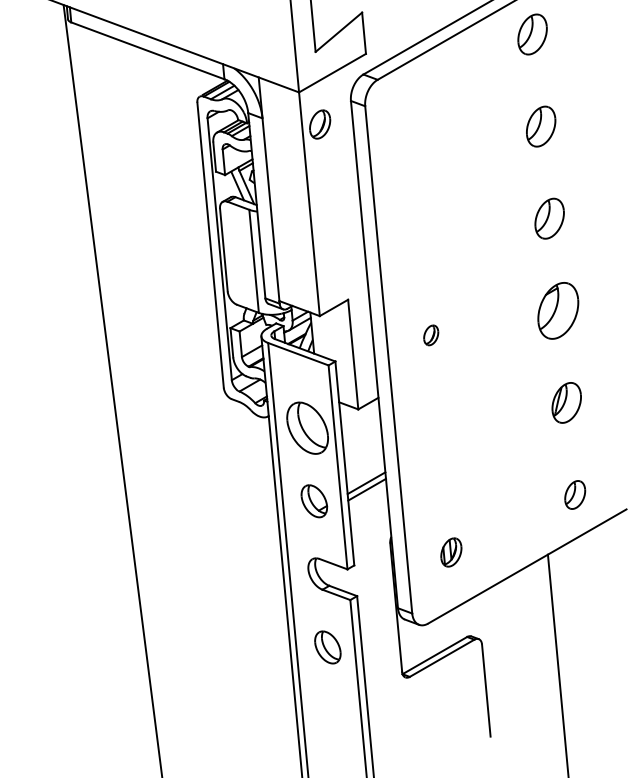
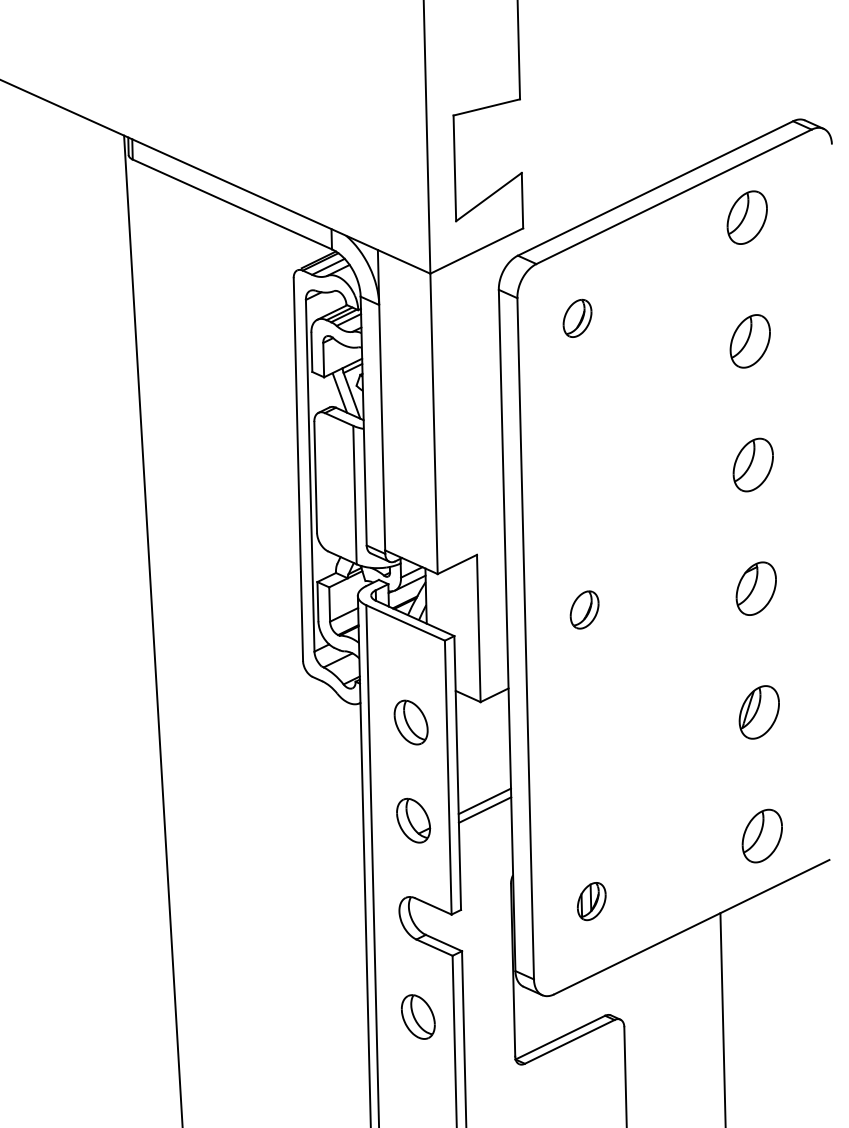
part: (320, 123) -> (577, 317), moved
part: (557, 310) -> (755, 588), size x0.71
part: (431, 335) -> (584, 609), size x1.43
part: (307, 428) -> (410, 722), size x0.62
part: (574, 494) -> (761, 835), size x1.43

